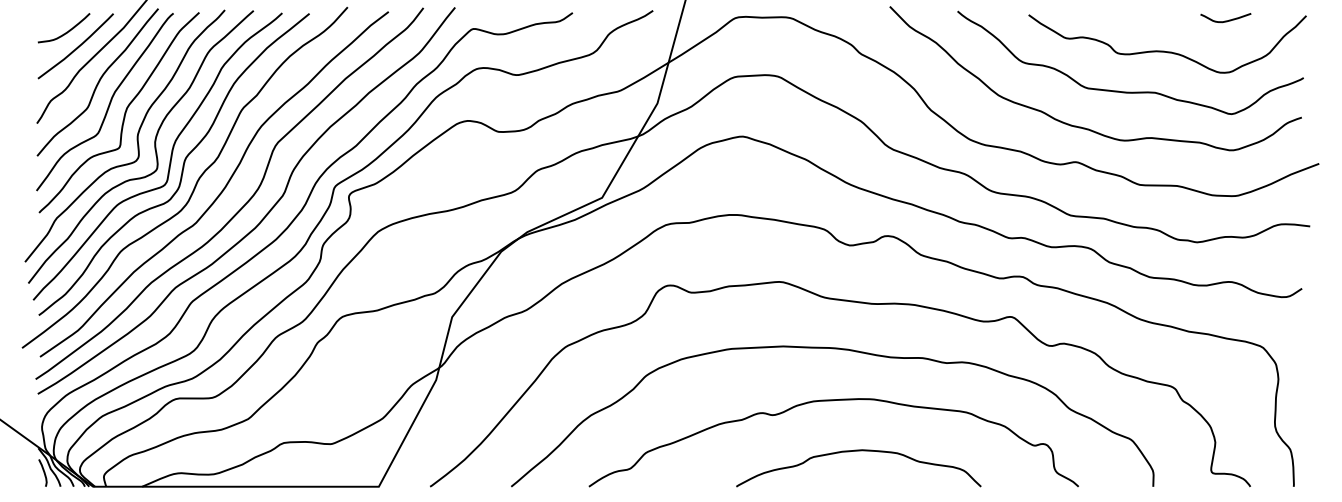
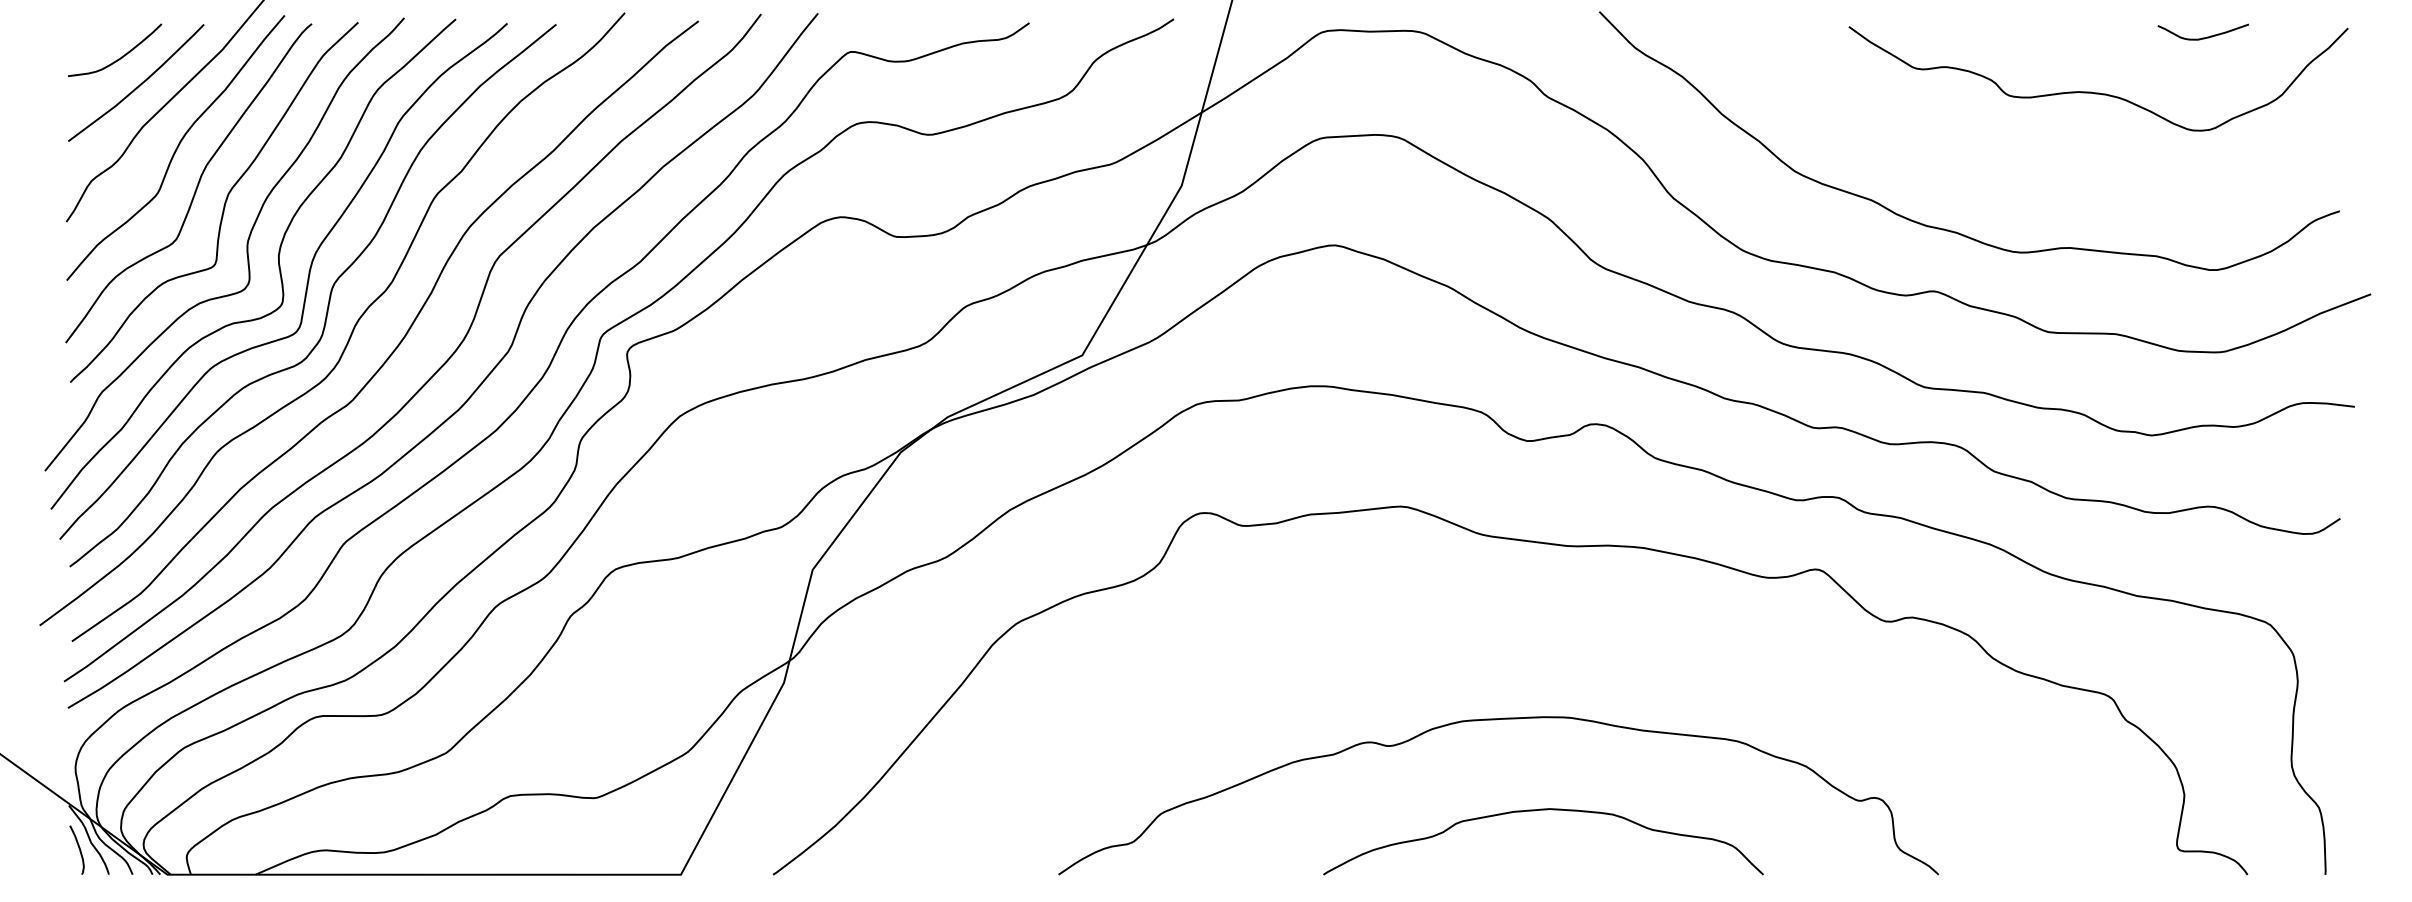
curve: (1130, 91) -> (2031, 164), removed
curve: (842, 350) -> (1514, 629), removed

